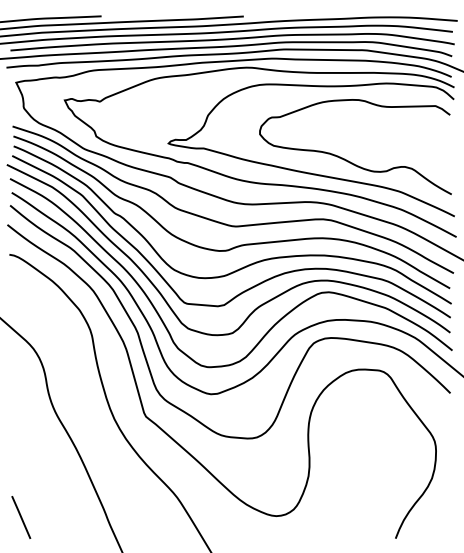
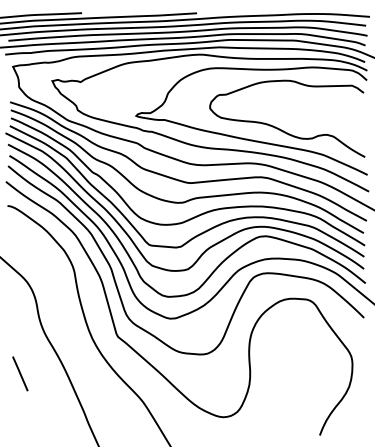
line: (21, 517) -> (20, 373), moved

